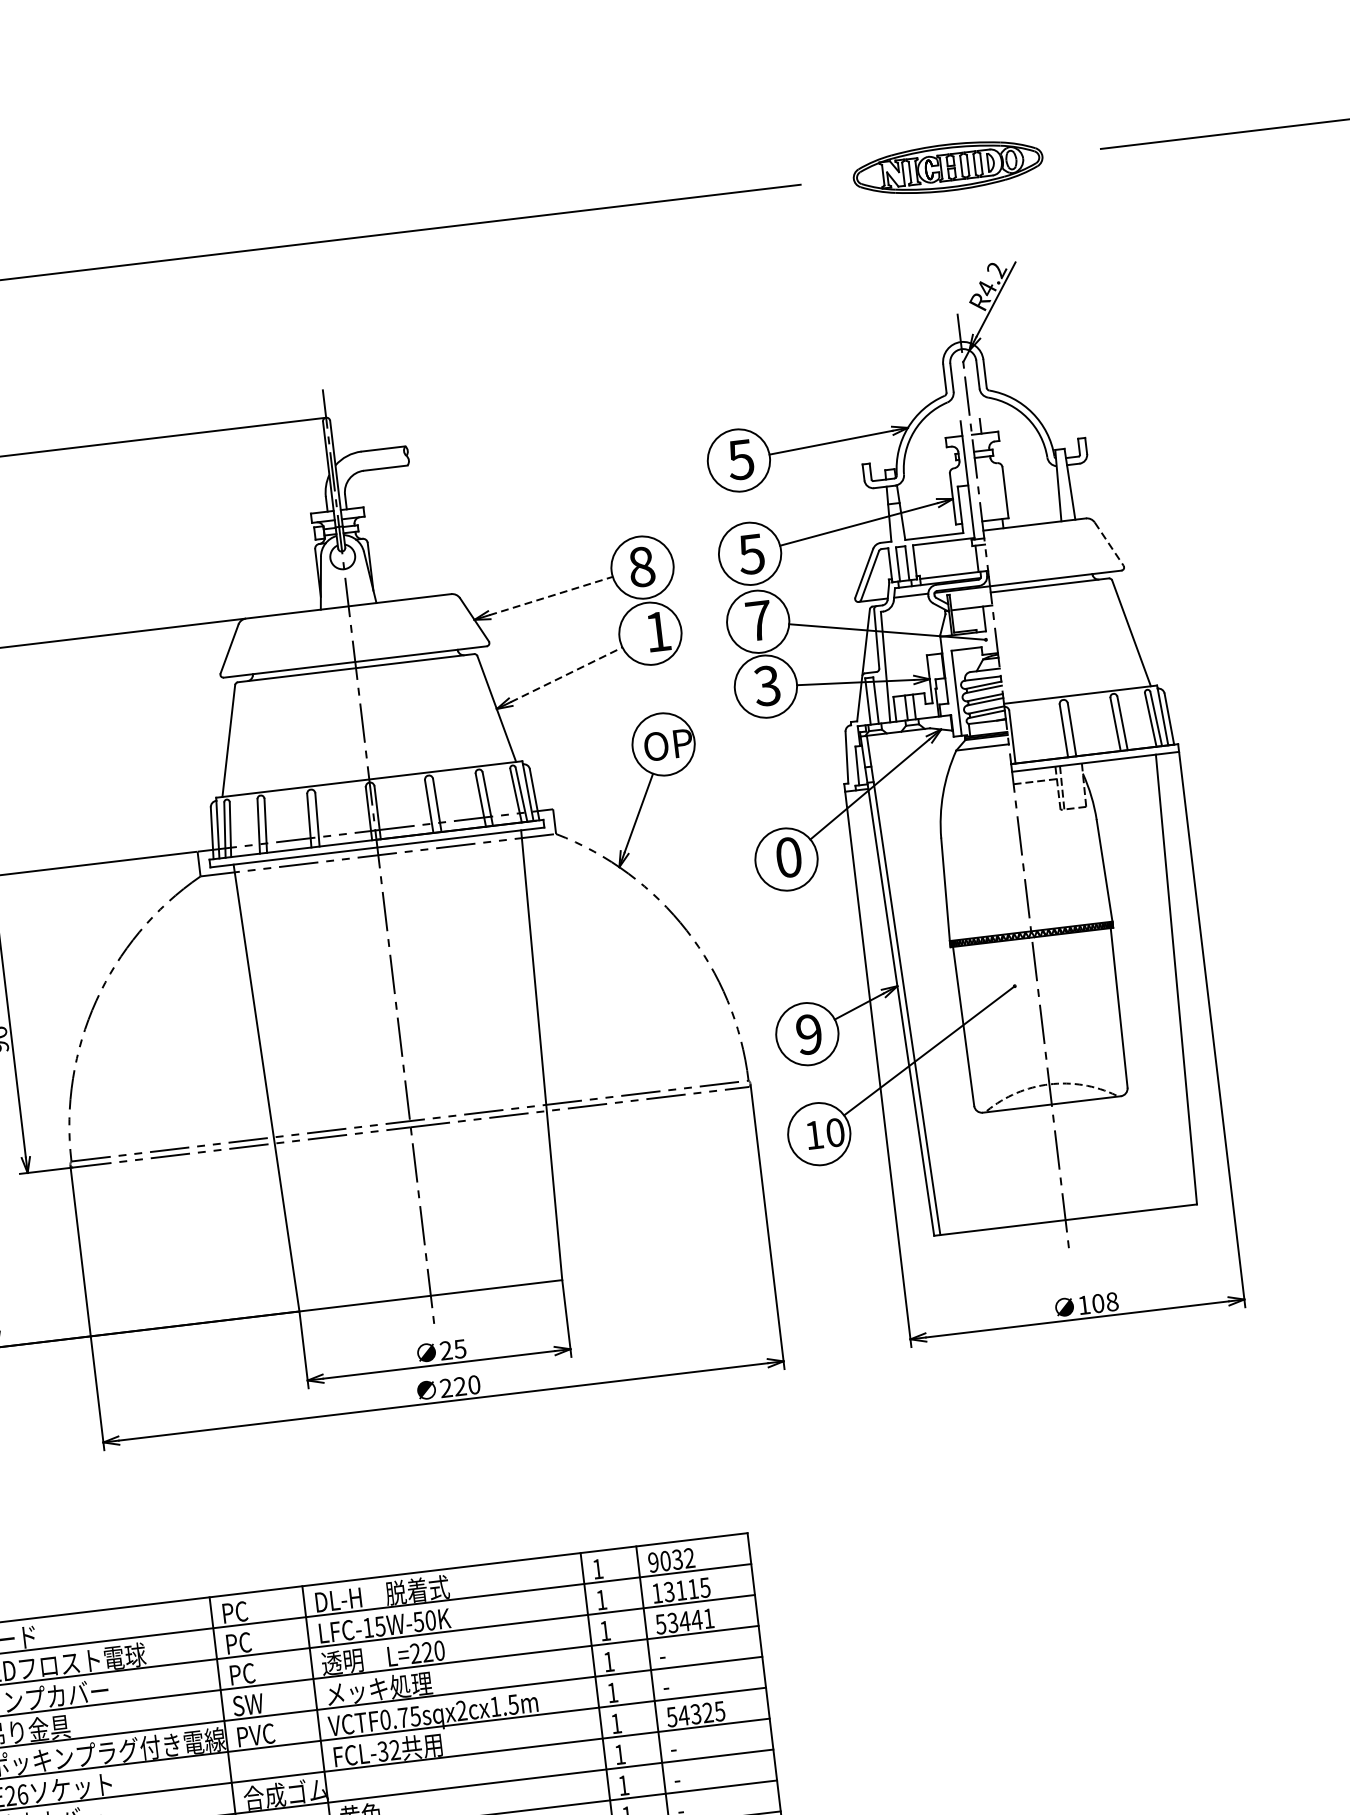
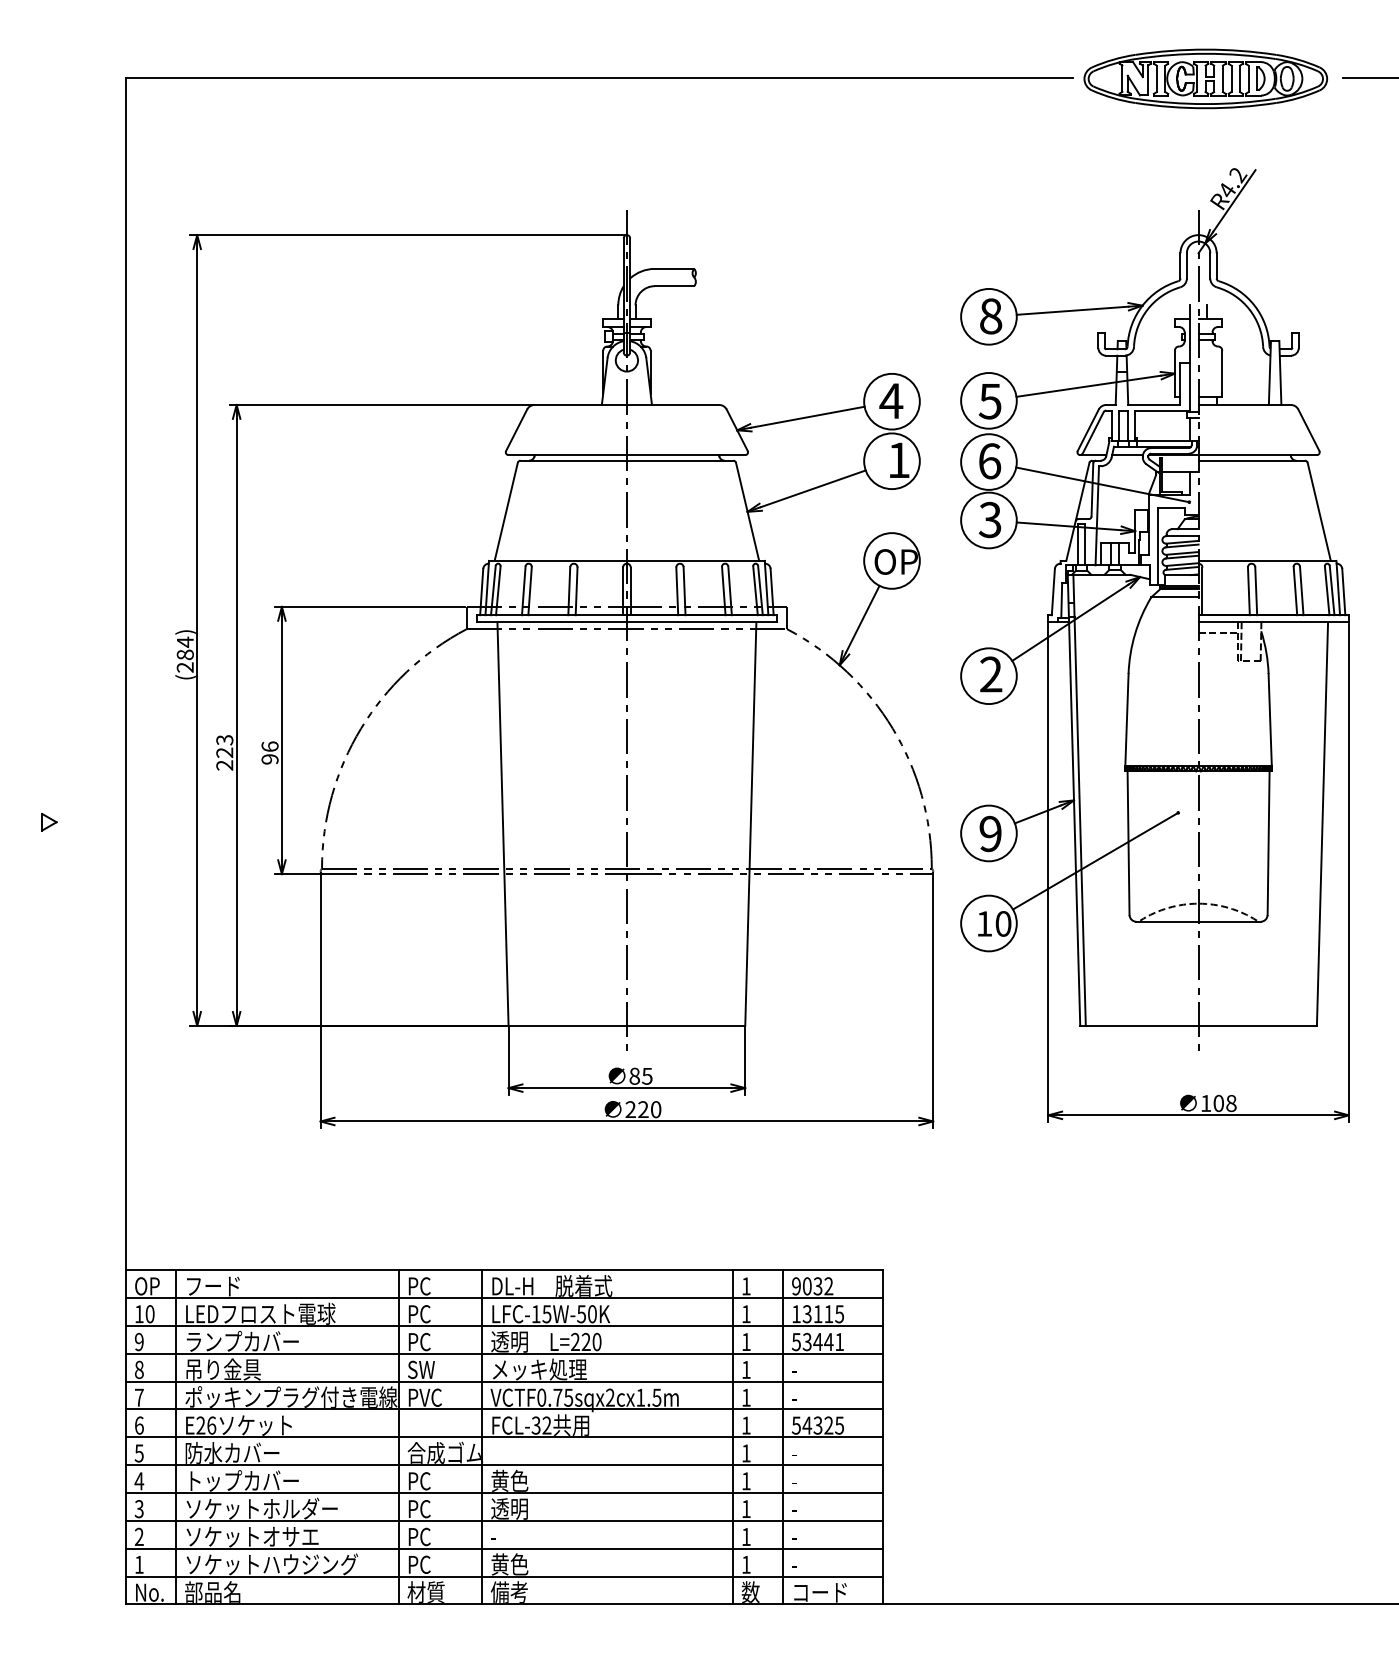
part: (947, 167) -> (1205, 78), size x1.43
text: (740, 459) -> (990, 316), 5 -> 8
line: (1109, 544) -> (1309, 430), dashed -> solid
text: (641, 567) -> (891, 401), 8 -> 4
line: (550, 596) -> (807, 417), dashed -> solid
text: (759, 620) -> (990, 461), 7 -> 6
line: (566, 674) -> (813, 488), dashed -> solid
text: (789, 857) -> (991, 674), 0 -> 2
text: (445, 1349) -> (634, 1075), 25 -> 85

